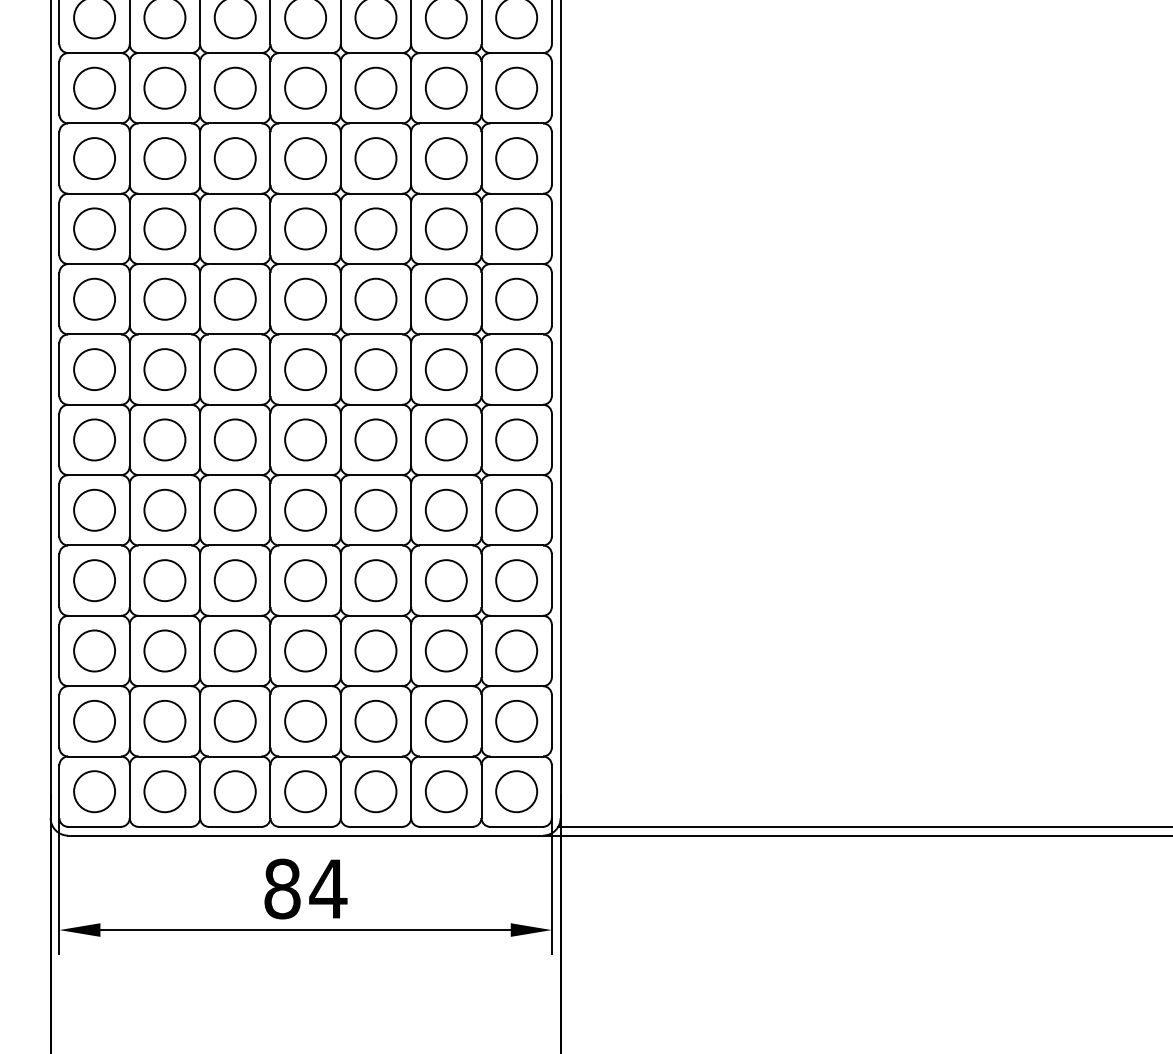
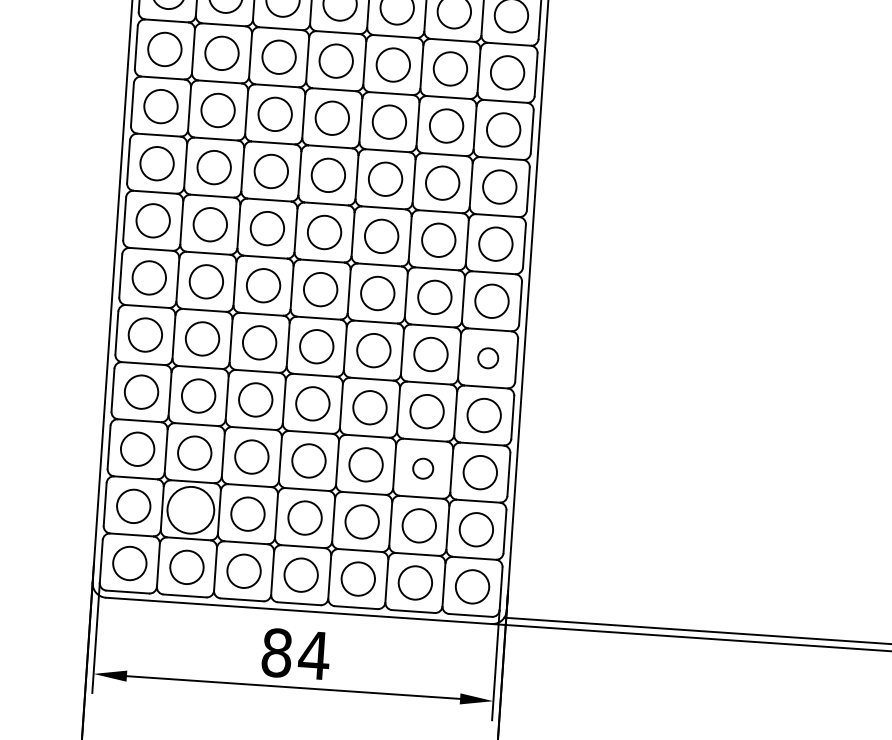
circle: (516, 509) -> (488, 357), size x0.6
circle: (445, 650) -> (422, 468), size x0.6
circle: (164, 720) -> (190, 509), size x1.4

